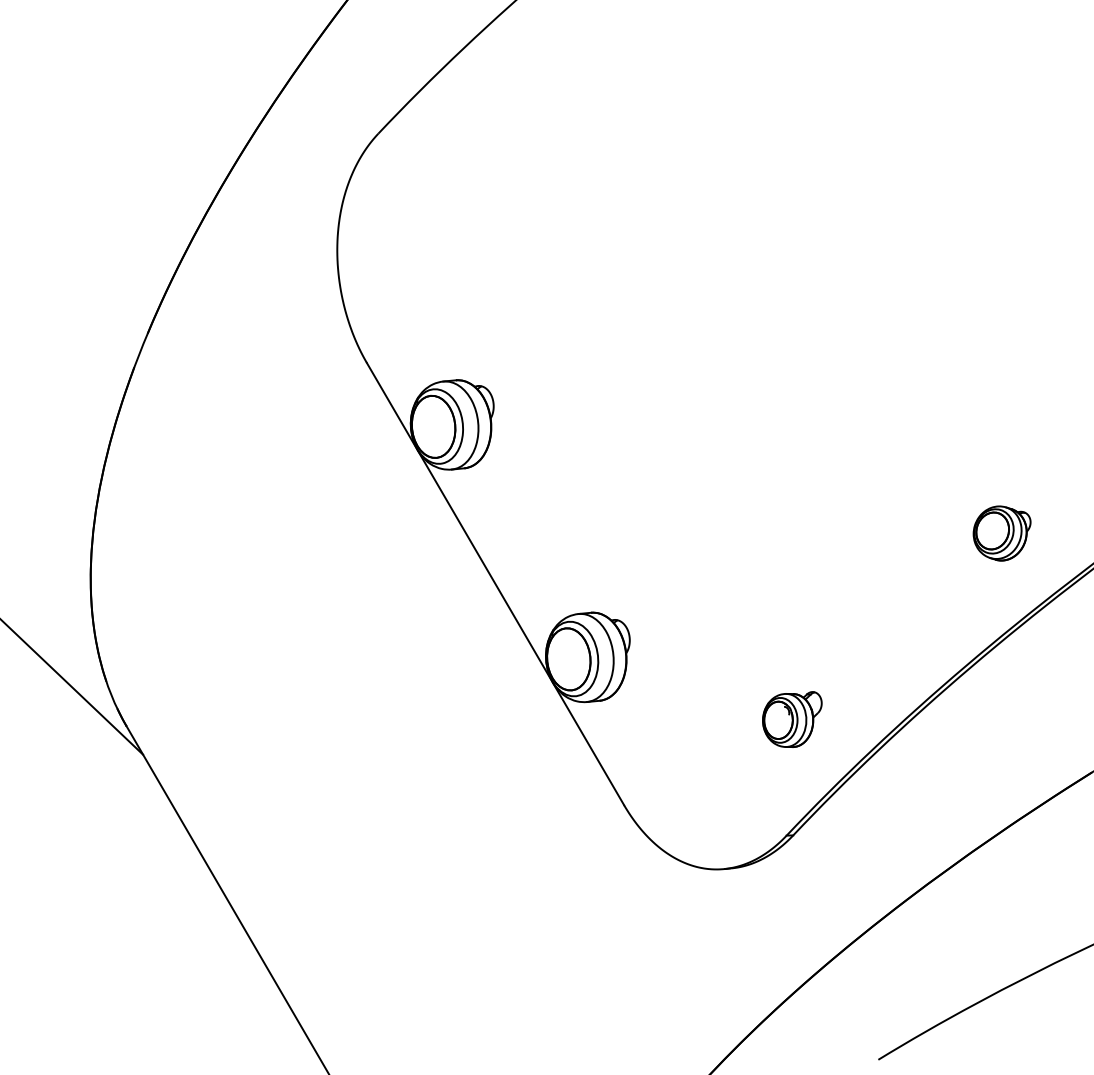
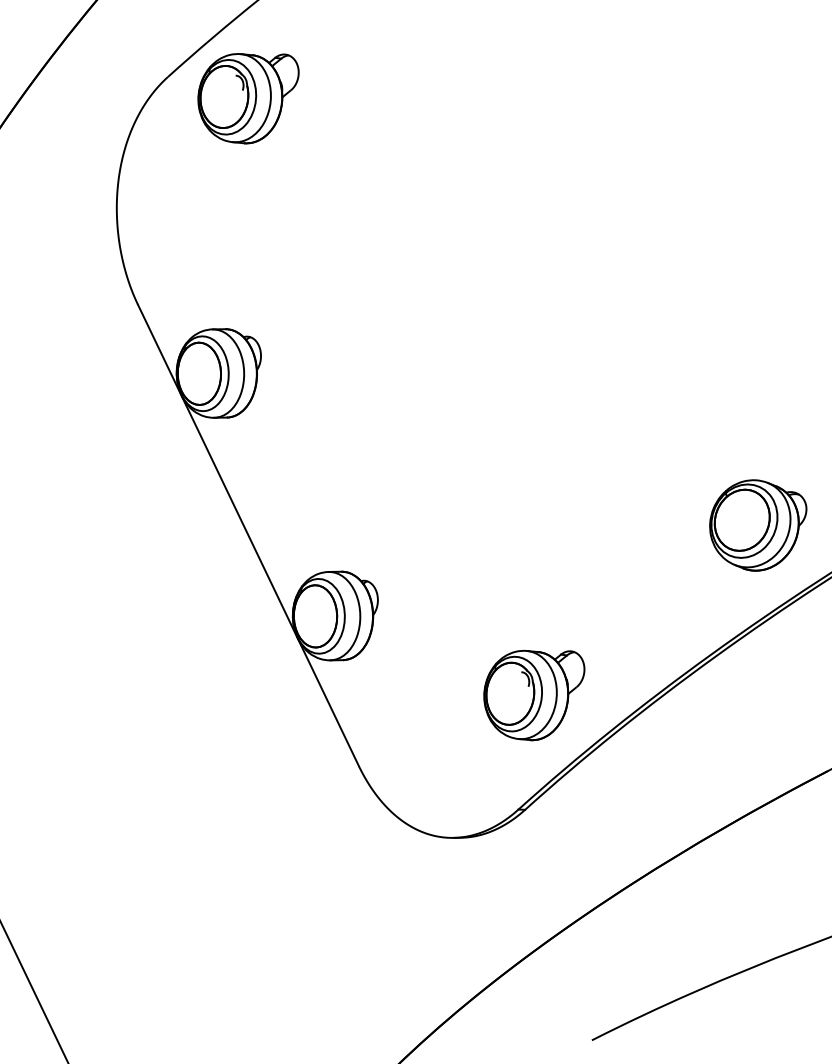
part: (459, 147) -> (247, 97), added
part: (1001, 533) -> (756, 525), size x1.67
part: (792, 719) -> (533, 694), size x1.67

